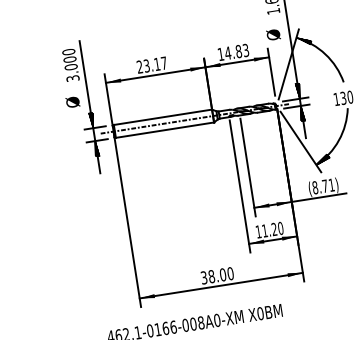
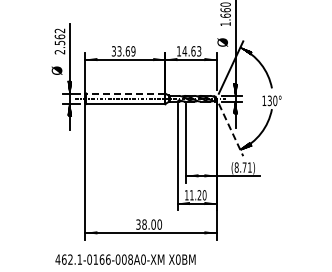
text: (238, 51) -> (193, 51), 14.83 -> 14.63
text: (70, 65) -> (59, 41), 3.000 -> 2.562
text: (151, 65) -> (123, 51), 23.17 -> 33.69
line: (162, 117) -> (125, 93), solid -> dashed
line: (301, 141) -> (231, 129), solid -> dashed

